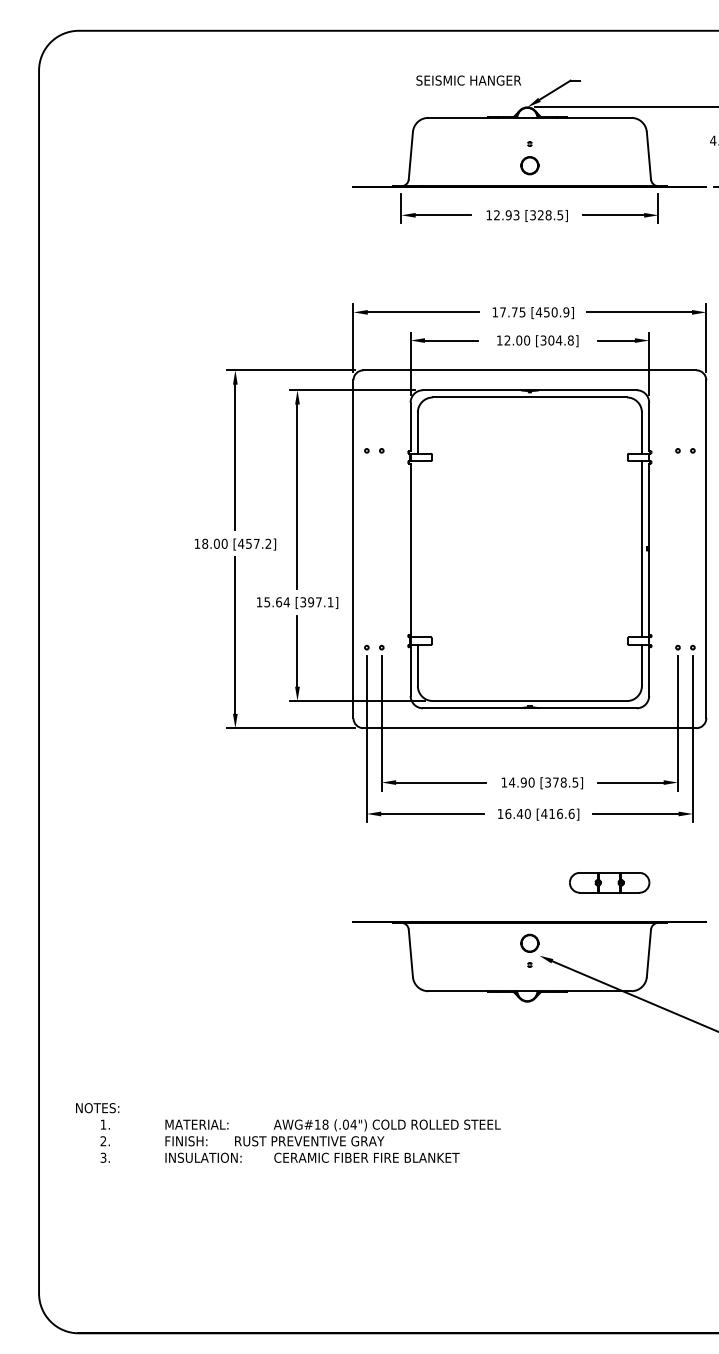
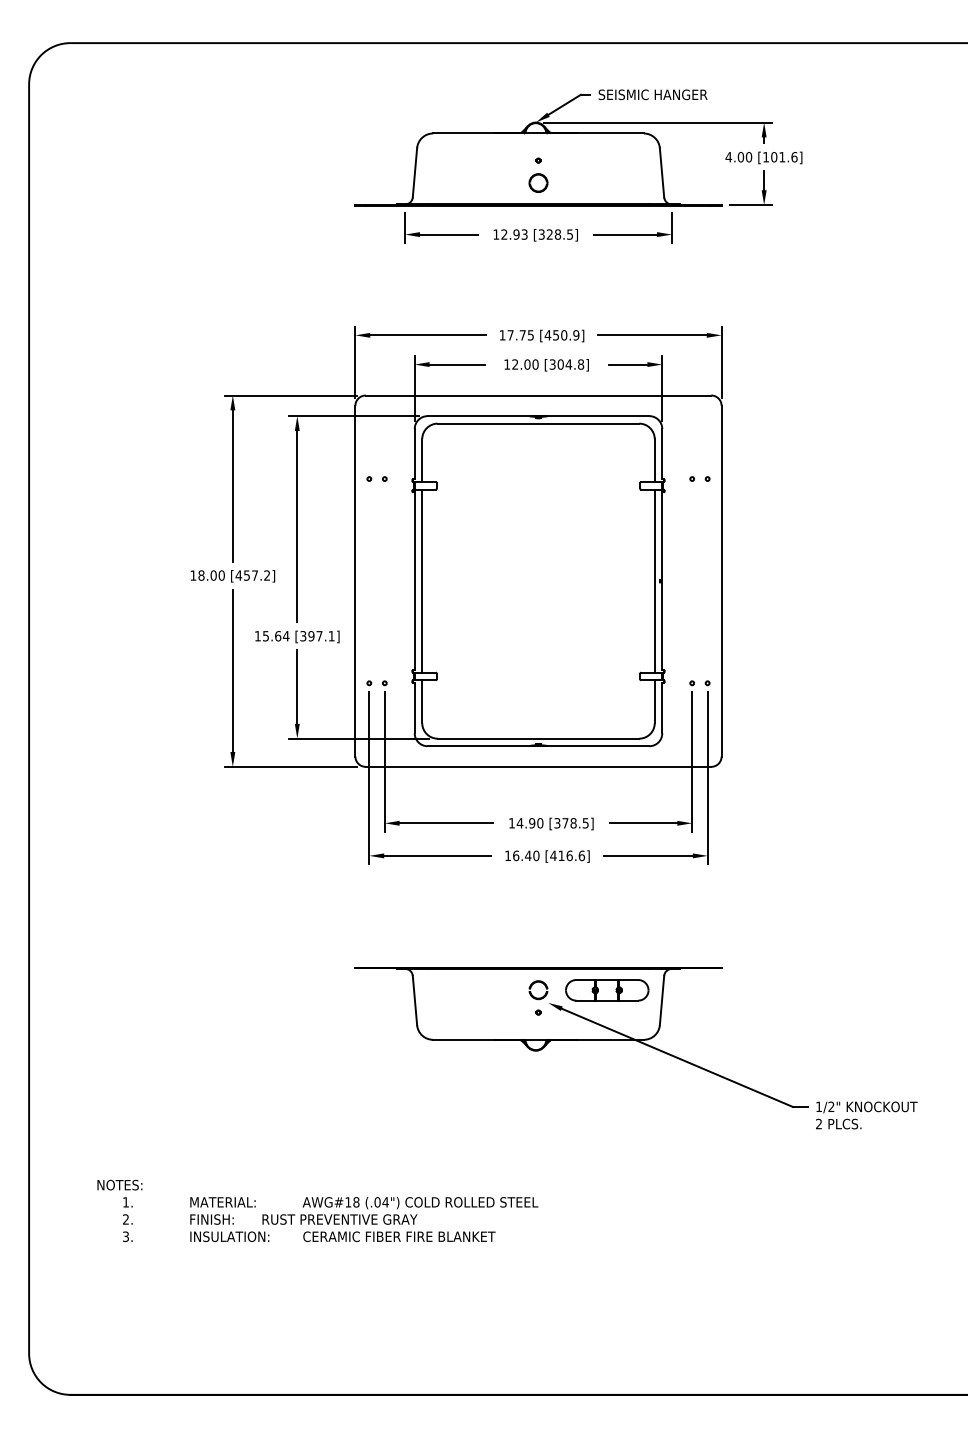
text: (468, 80) -> (652, 94), moved
line: (418, 548) -> (422, 580), added
part: (609, 882) -> (607, 990), moved
text: (288, 1132) -> (317, 1210), moved

